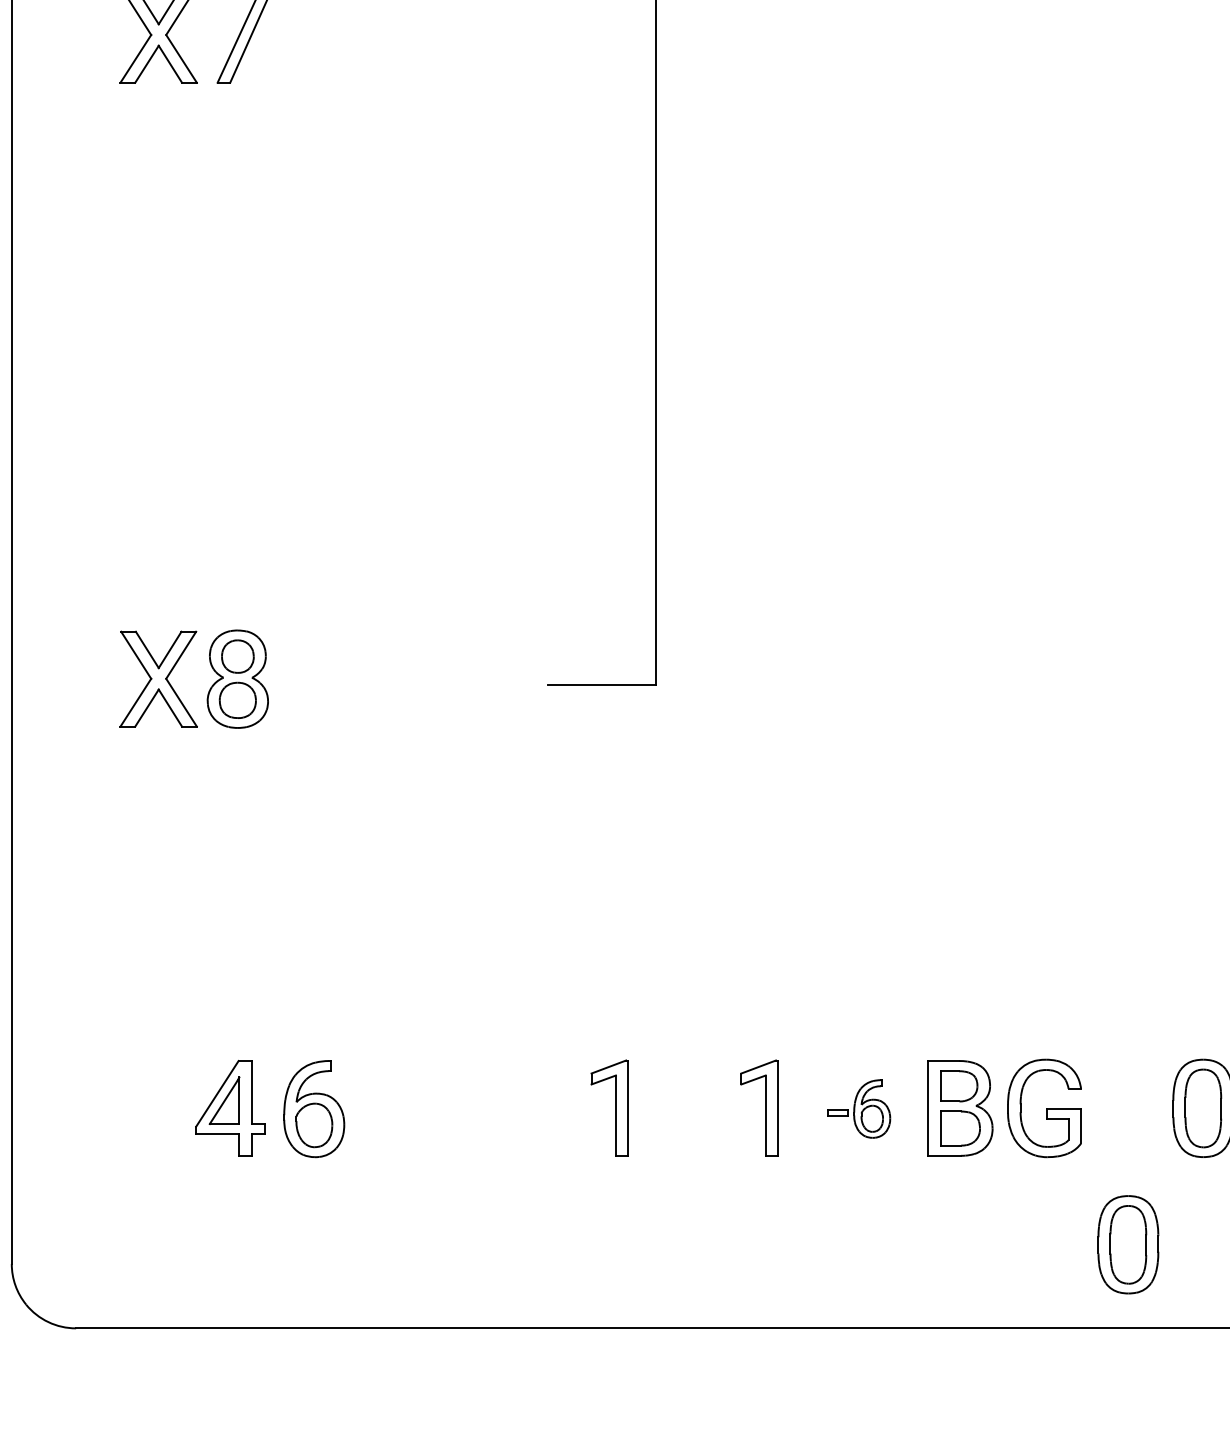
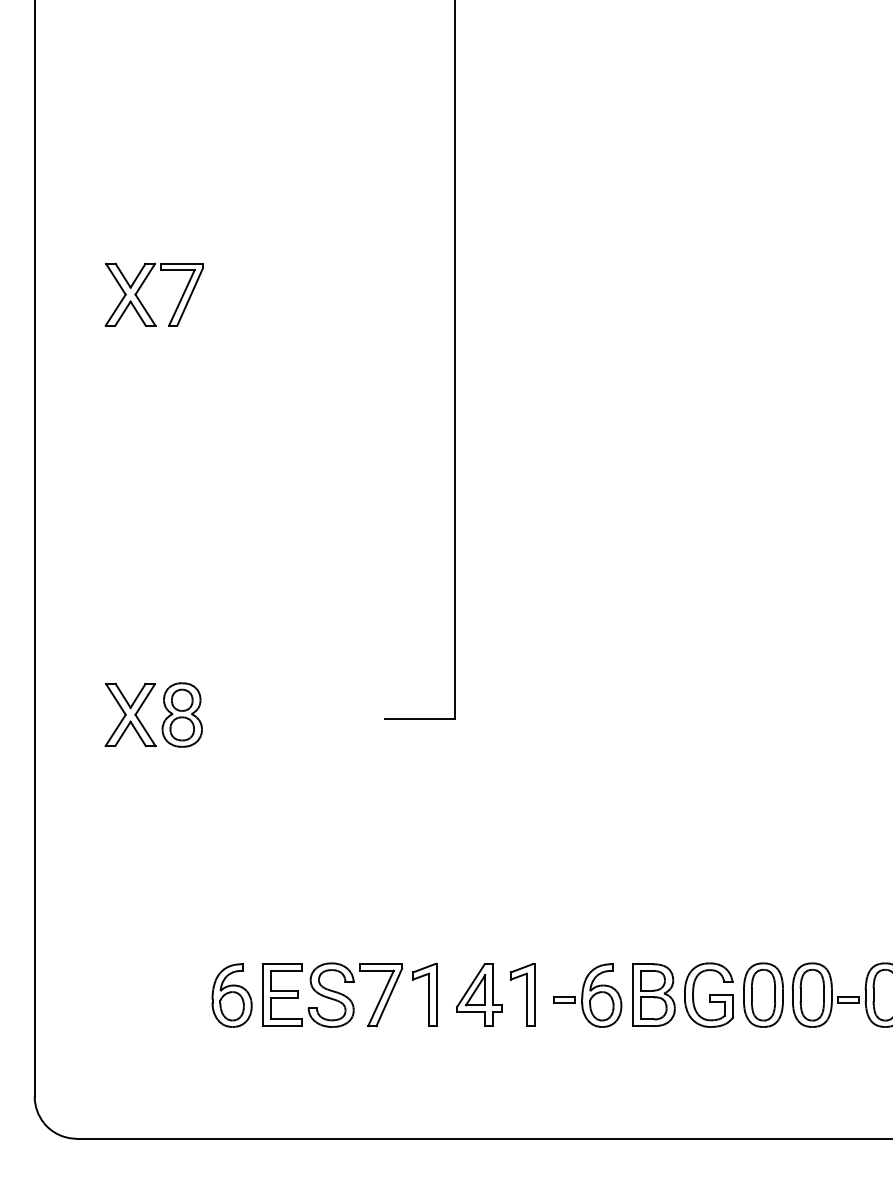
part: (230, 1107) -> (479, 994), moved
part: (468, 1107) -> (332, 994), added
part: (858, 1108) -> (587, 995), size x1.67
part: (1128, 1243) -> (763, 994), moved

